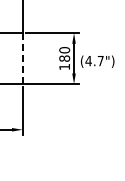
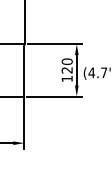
line: (22, 58) -> (24, 70), dashed -> solid
text: (64, 58) -> (67, 70), 180 -> 120

